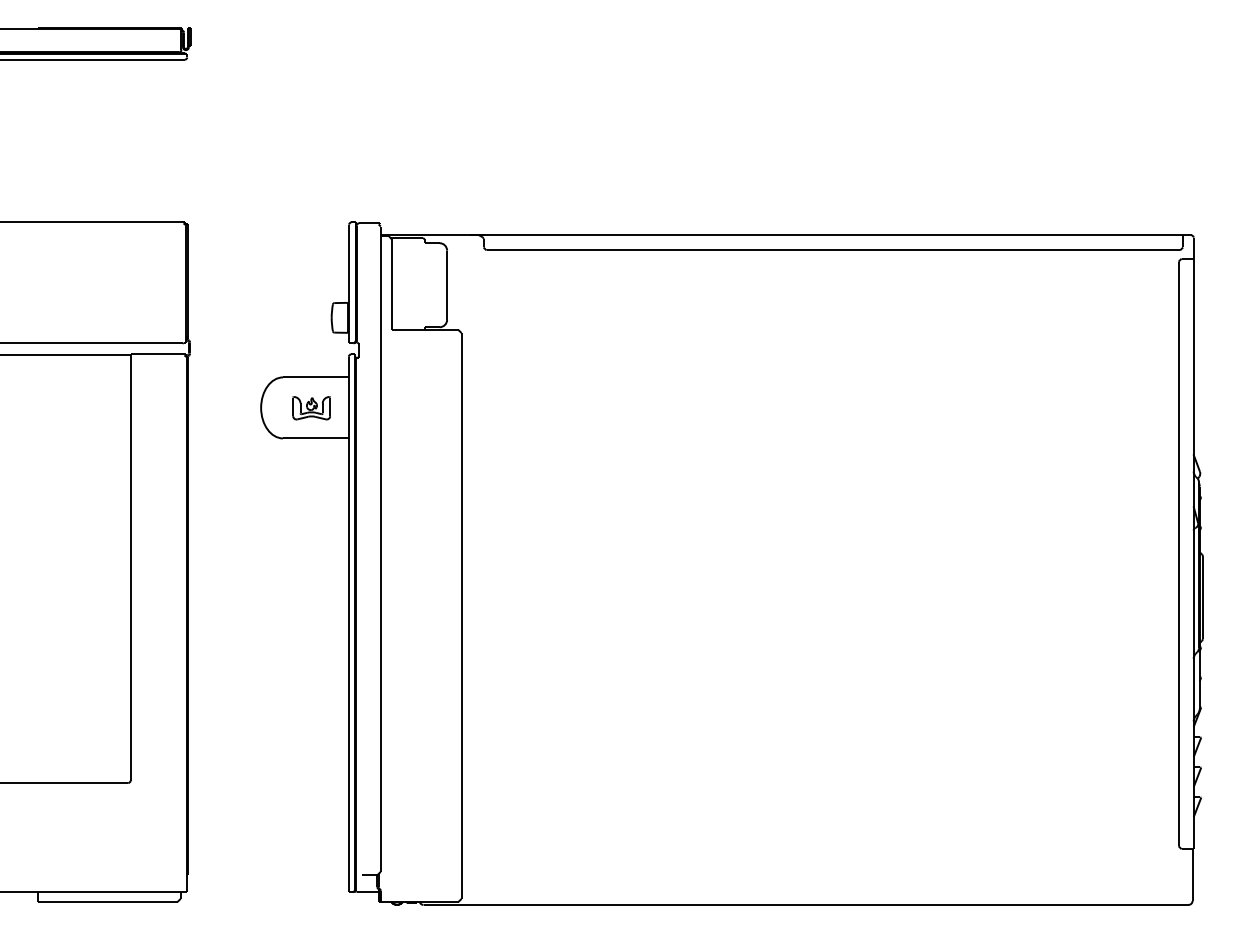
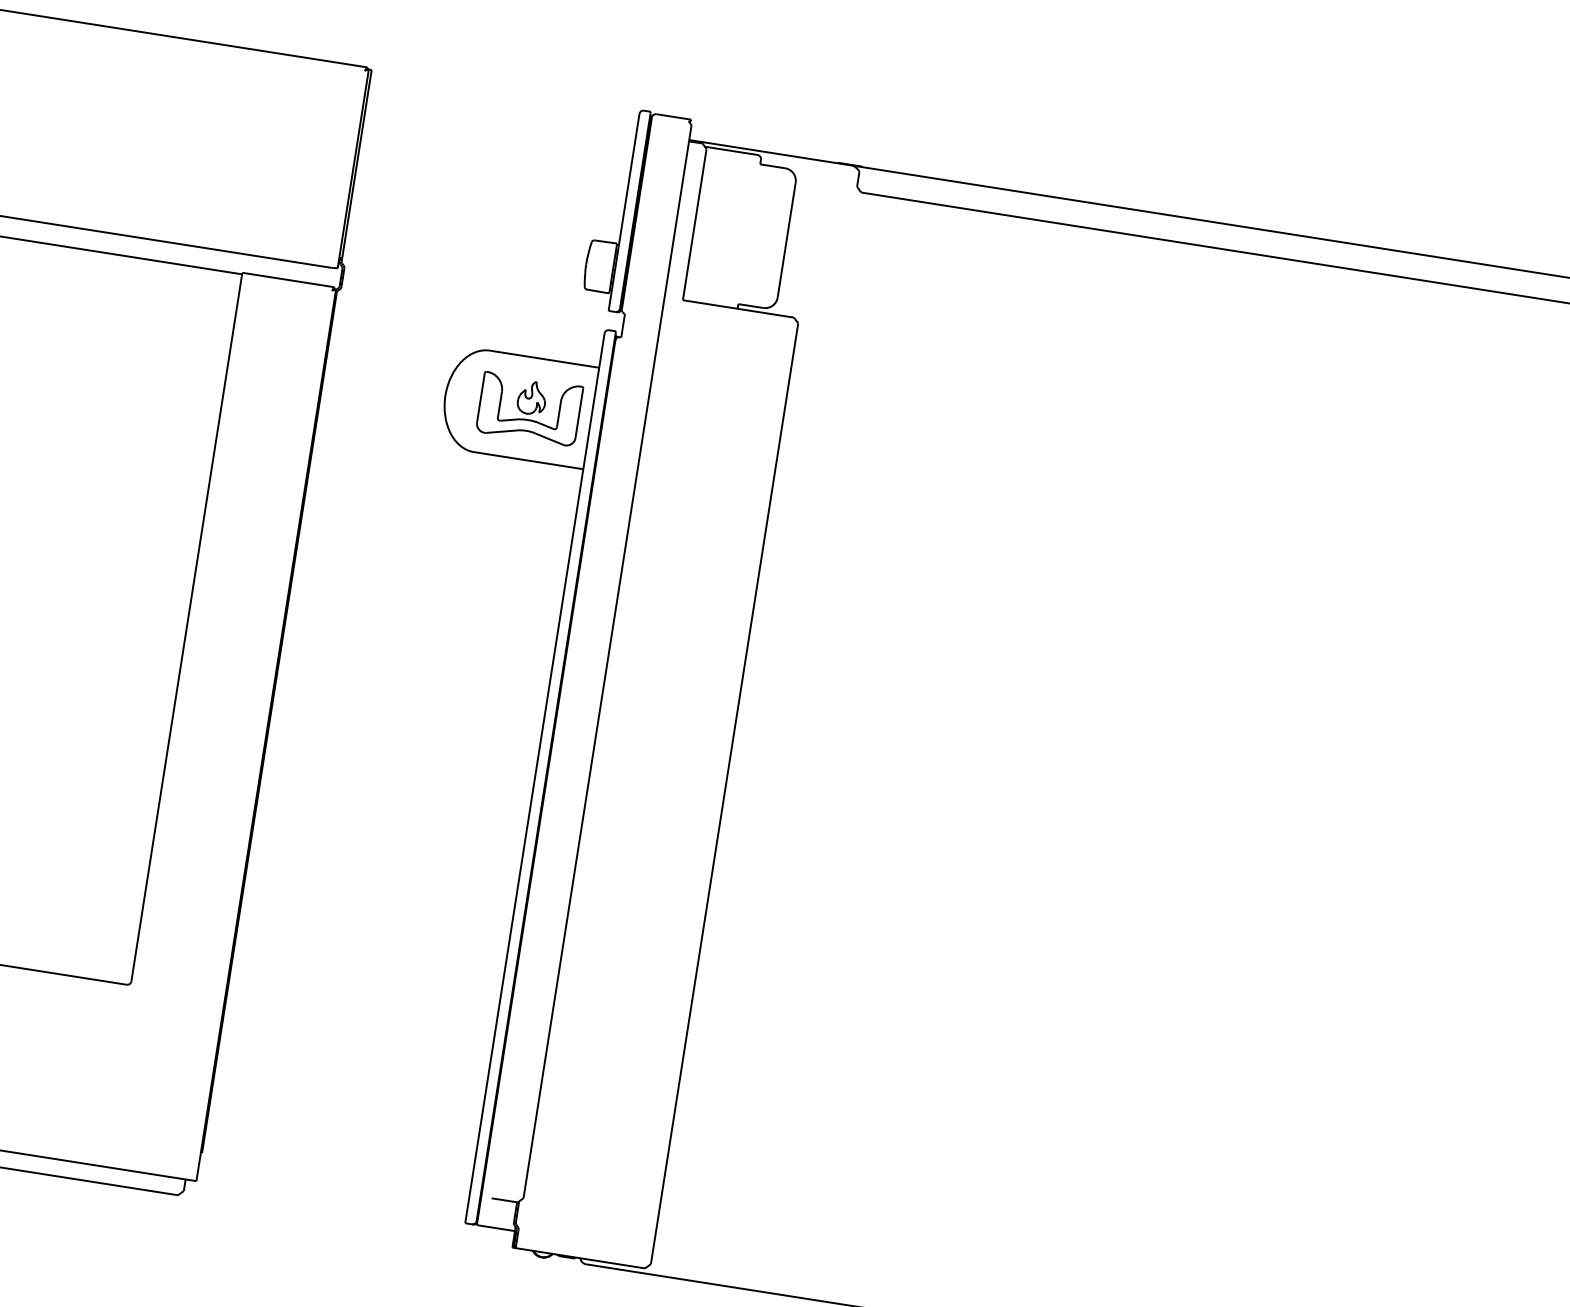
part: (311, 408) -> (529, 409), size x1.6

